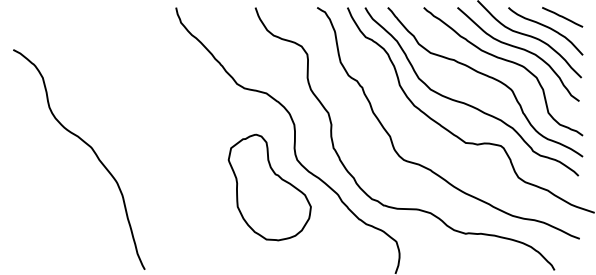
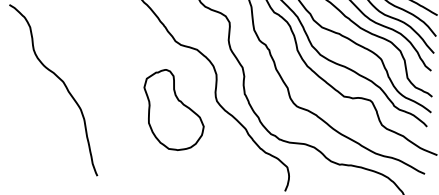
part: (269, 187) -> (173, 110), moved

